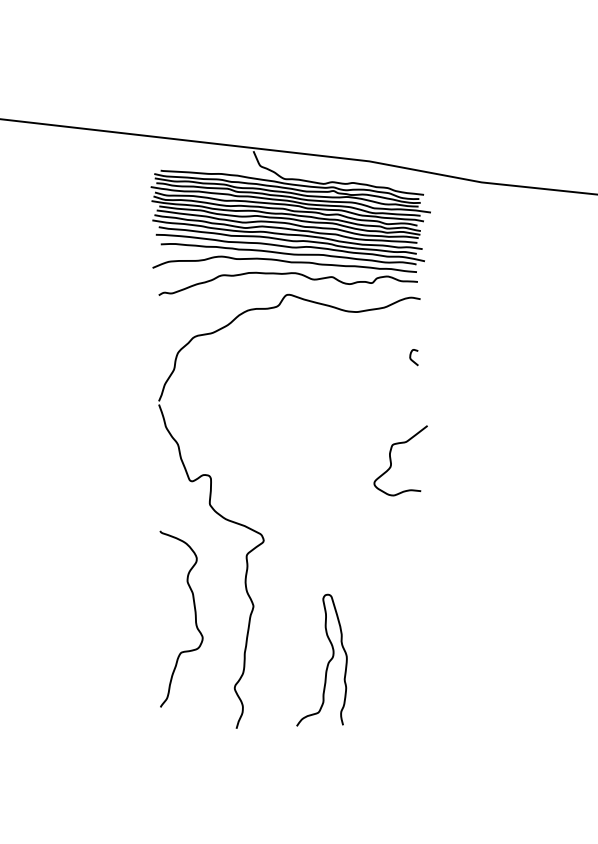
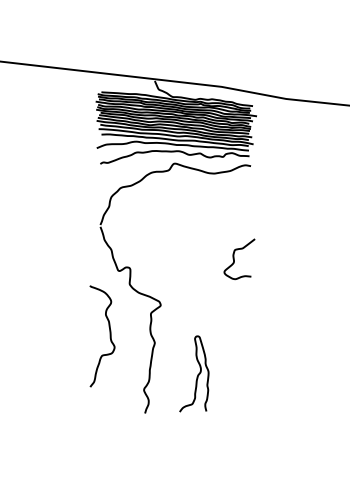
curve: (412, 355) -> (246, 198), removed
curve: (193, 619) -> (109, 336), moved

